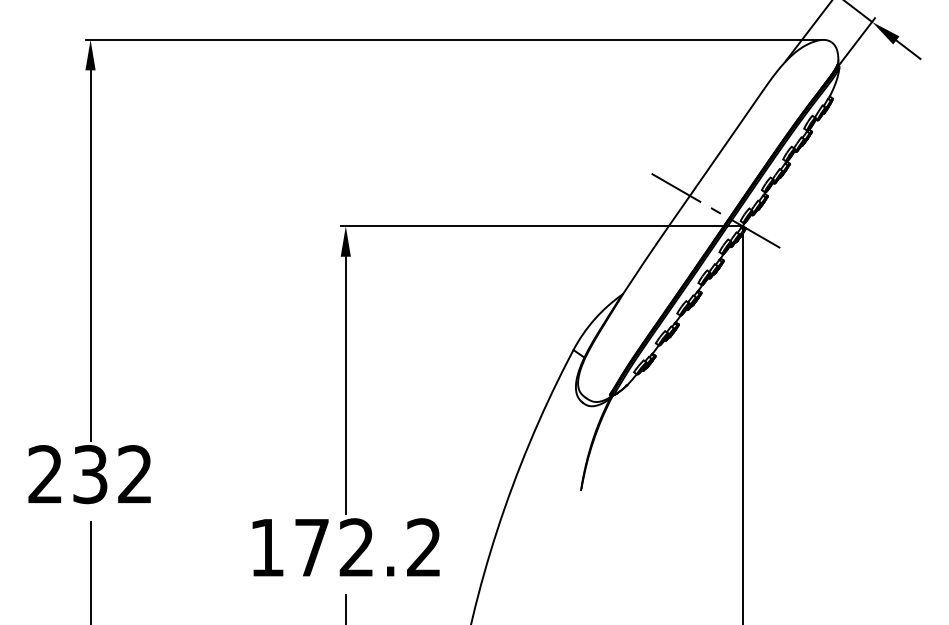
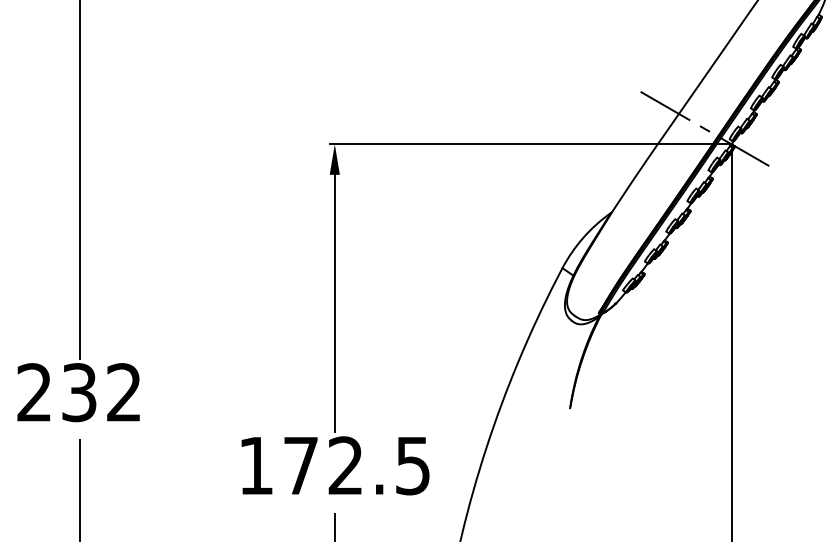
text: (423, 547) -> (412, 465), 172.2 -> 172.5

